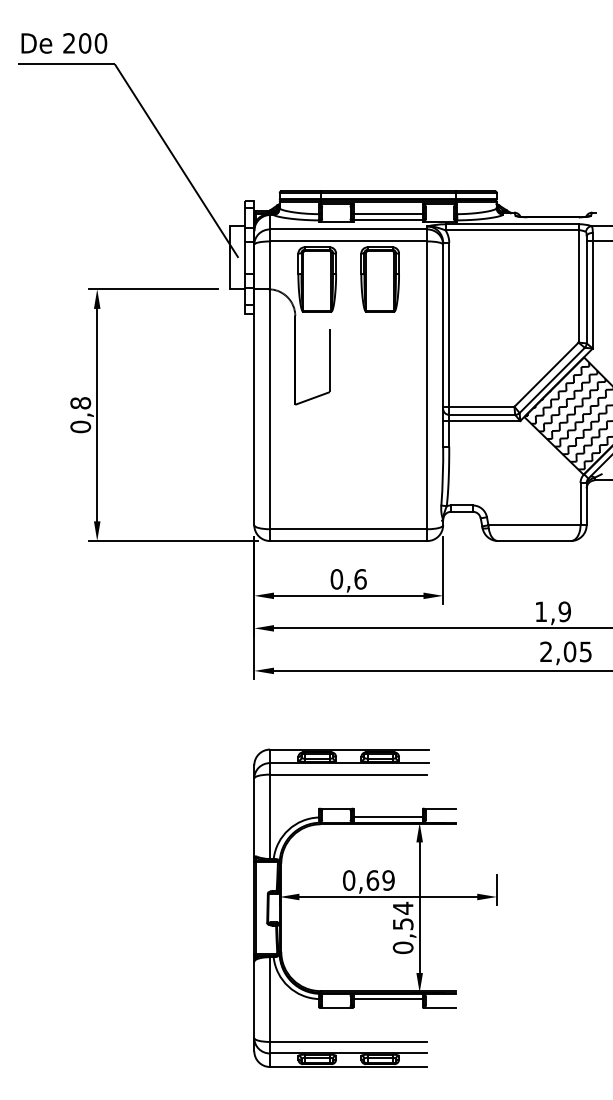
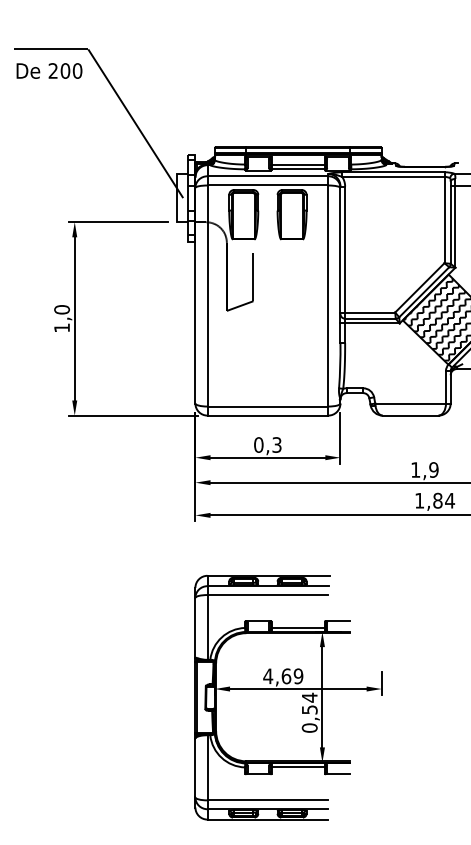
text: (64, 43) -> (49, 71), moved
text: (80, 415) -> (61, 319), 0,8 -> 1,0
text: (360, 579) -> (276, 445), 0,6 -> 0,3
text: (566, 651) -> (435, 500), 2,05 -> 1,84
text: (348, 880) -> (267, 676), 0,69 -> 4,69

